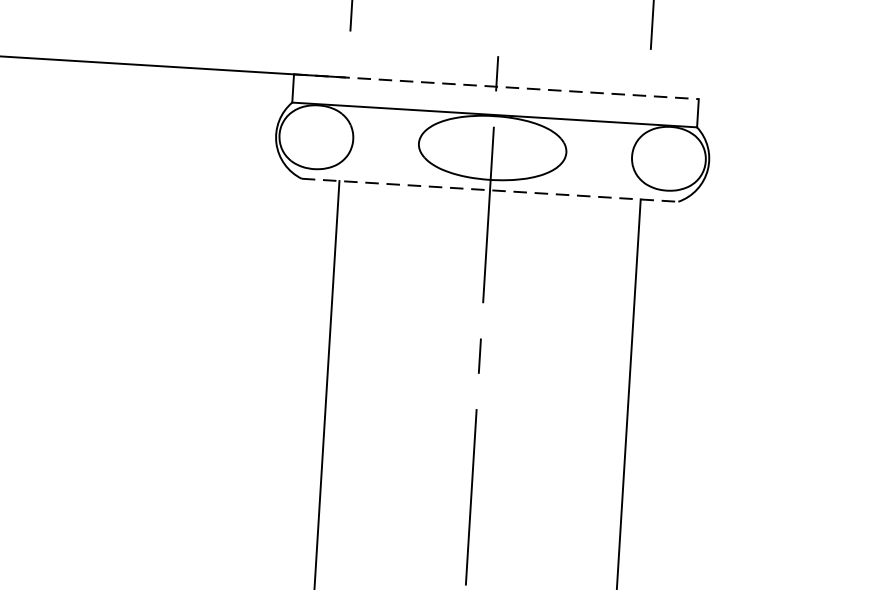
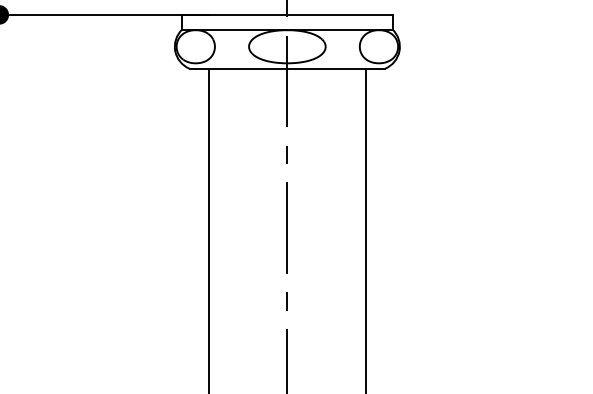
line: (496, 85) -> (287, 14), dashed -> solid
line: (490, 189) -> (287, 68), dashed -> solid

